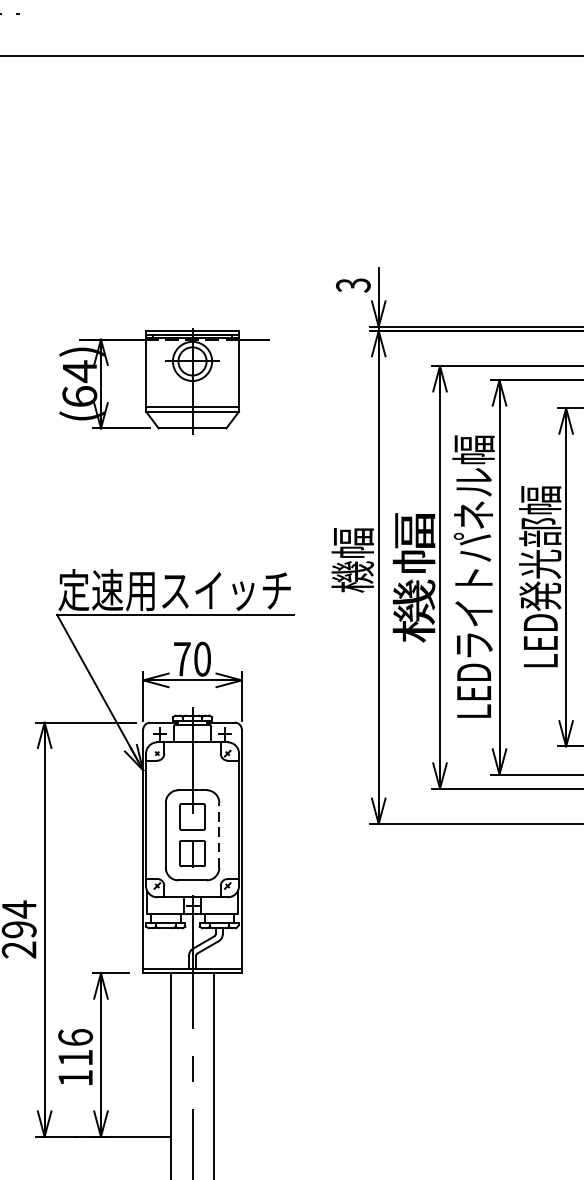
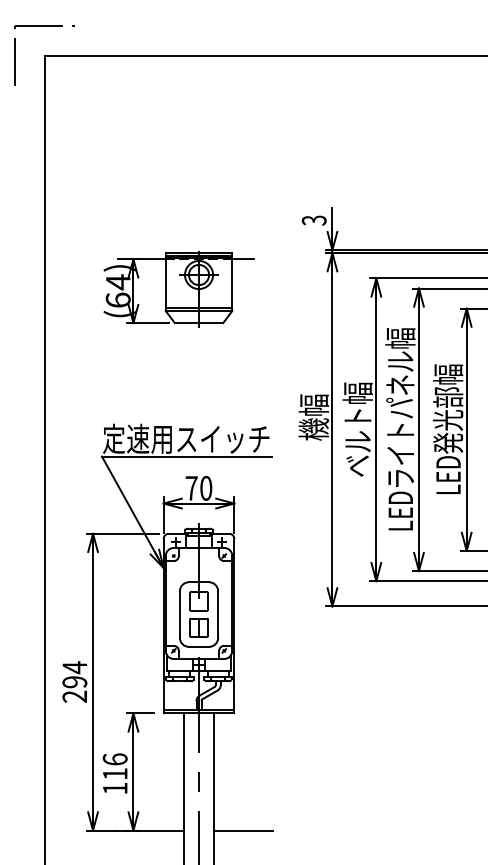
text: (413, 577) -> (357, 429), 機幅 -> ベルト幅
line: (219, 835) -> (218, 614), dashed -> solid
line: (254, 1136) -> (243, 830), added

